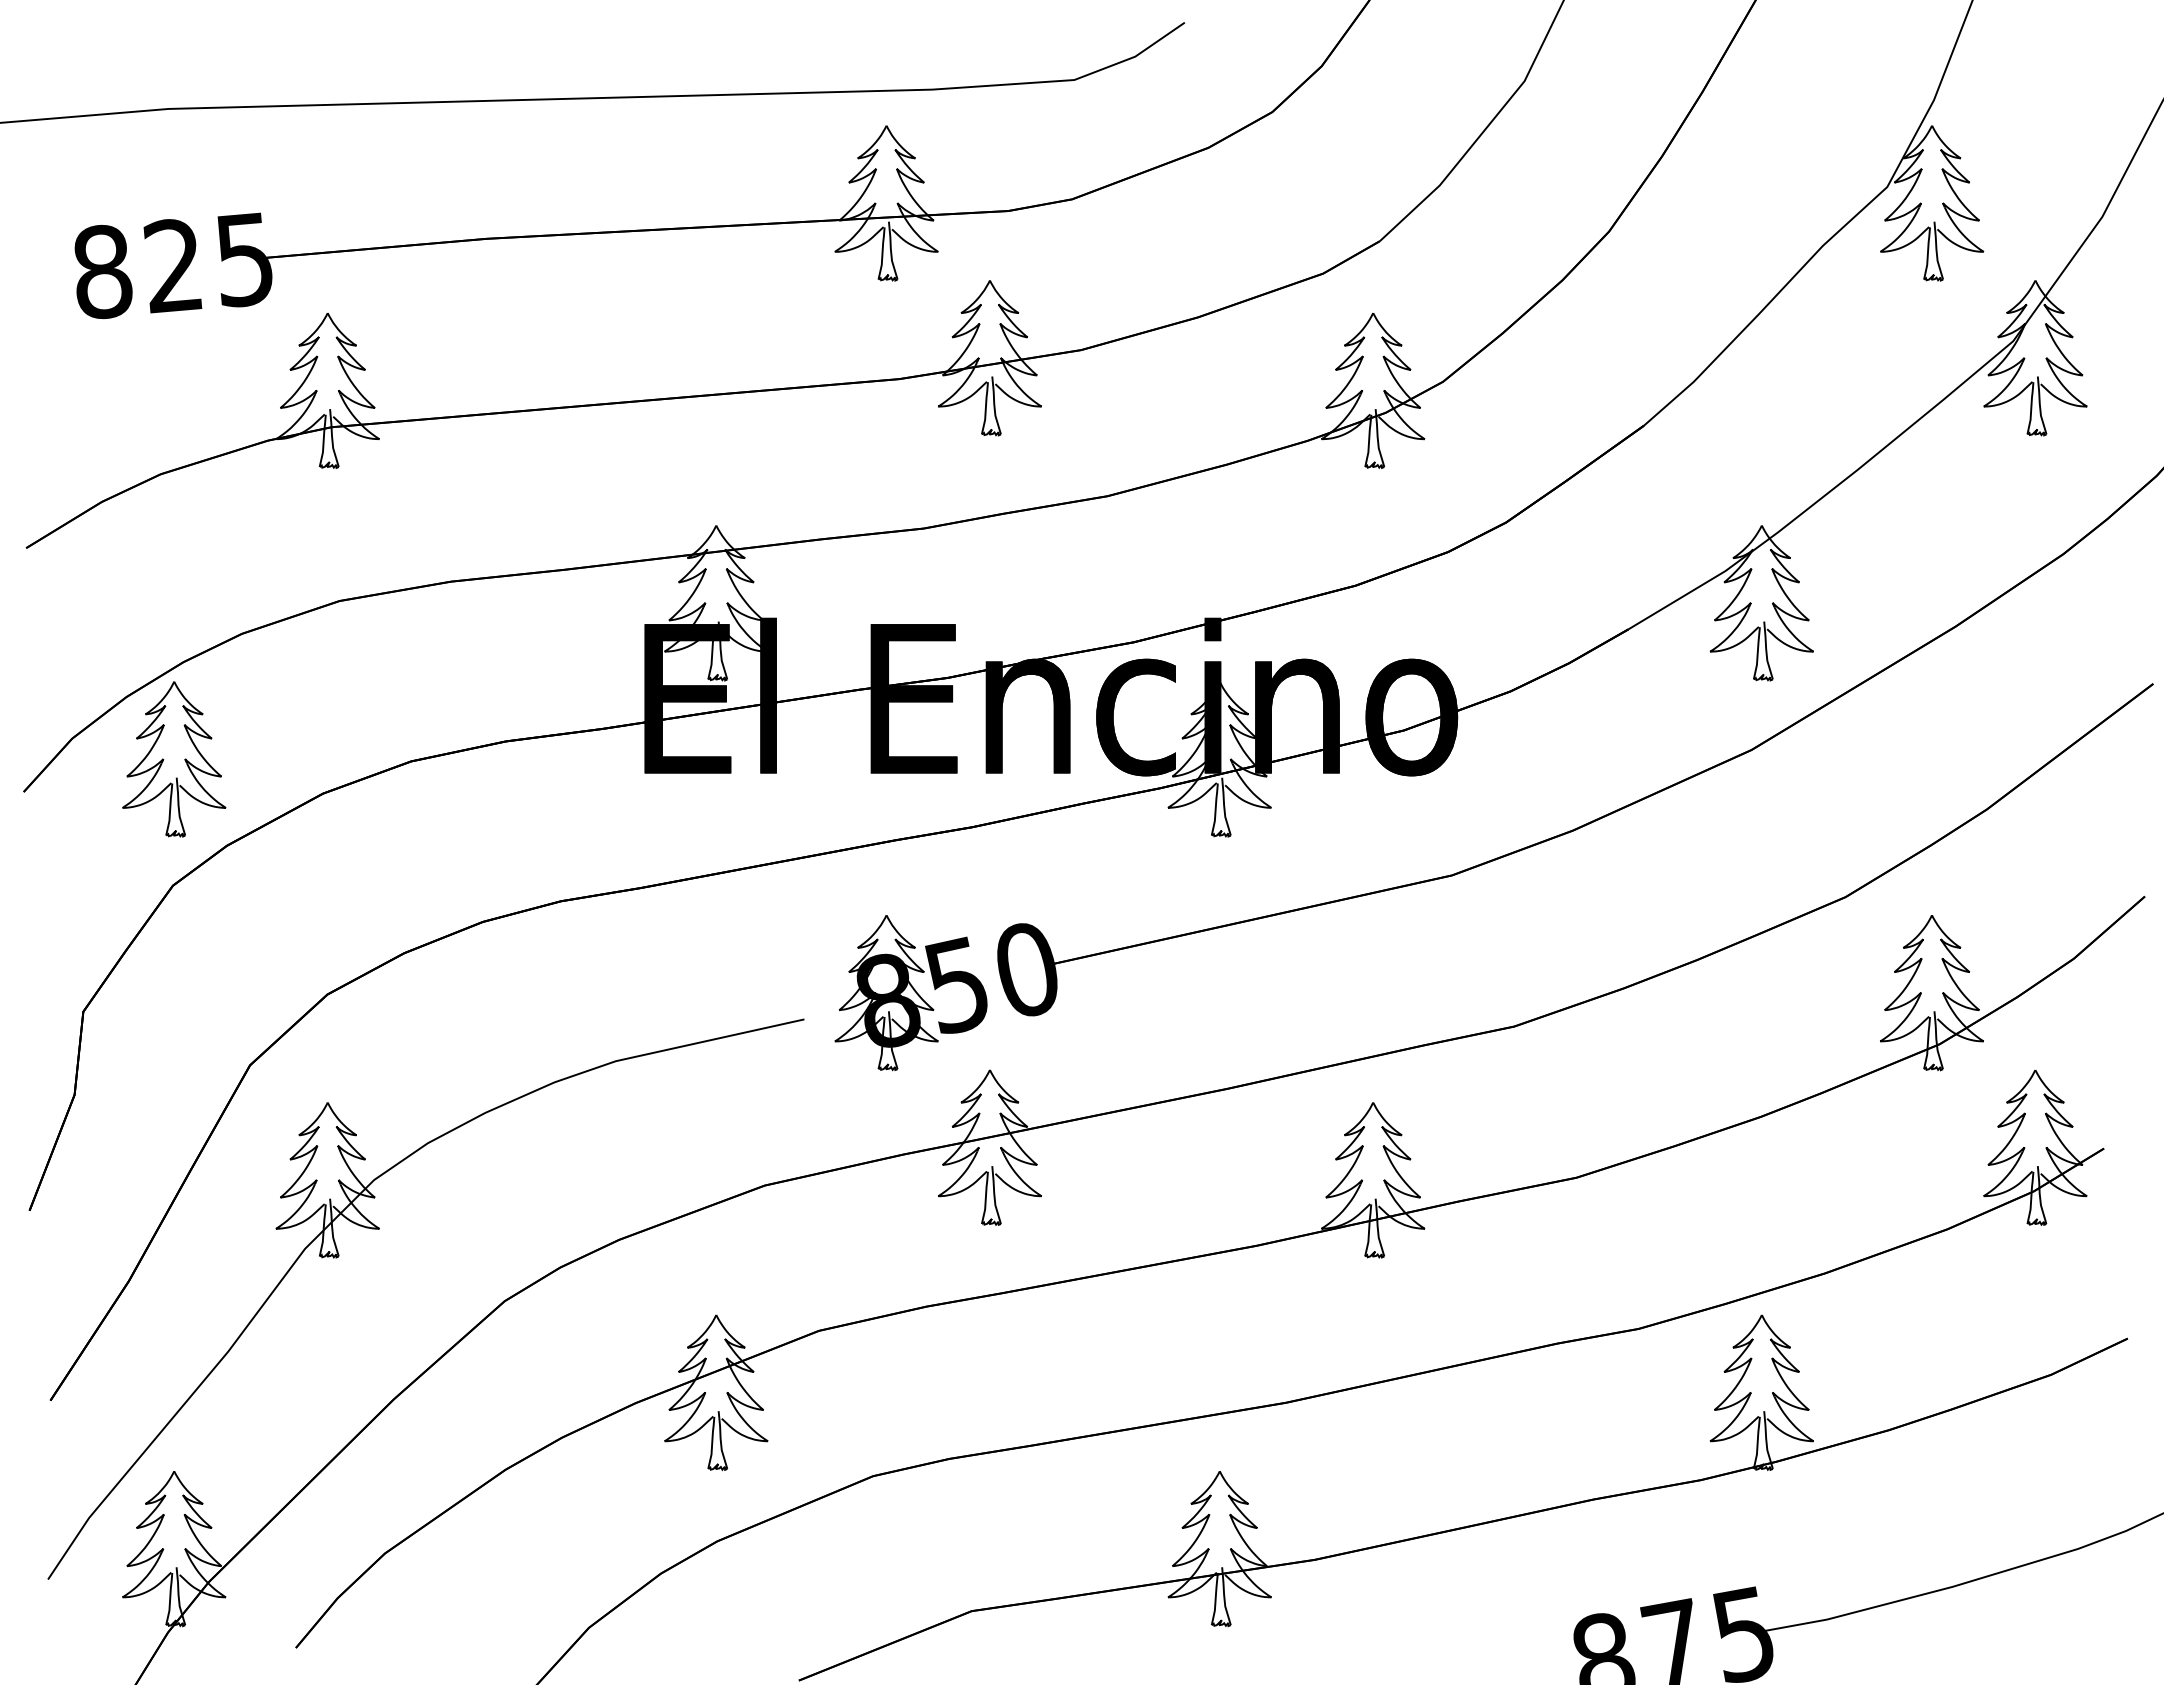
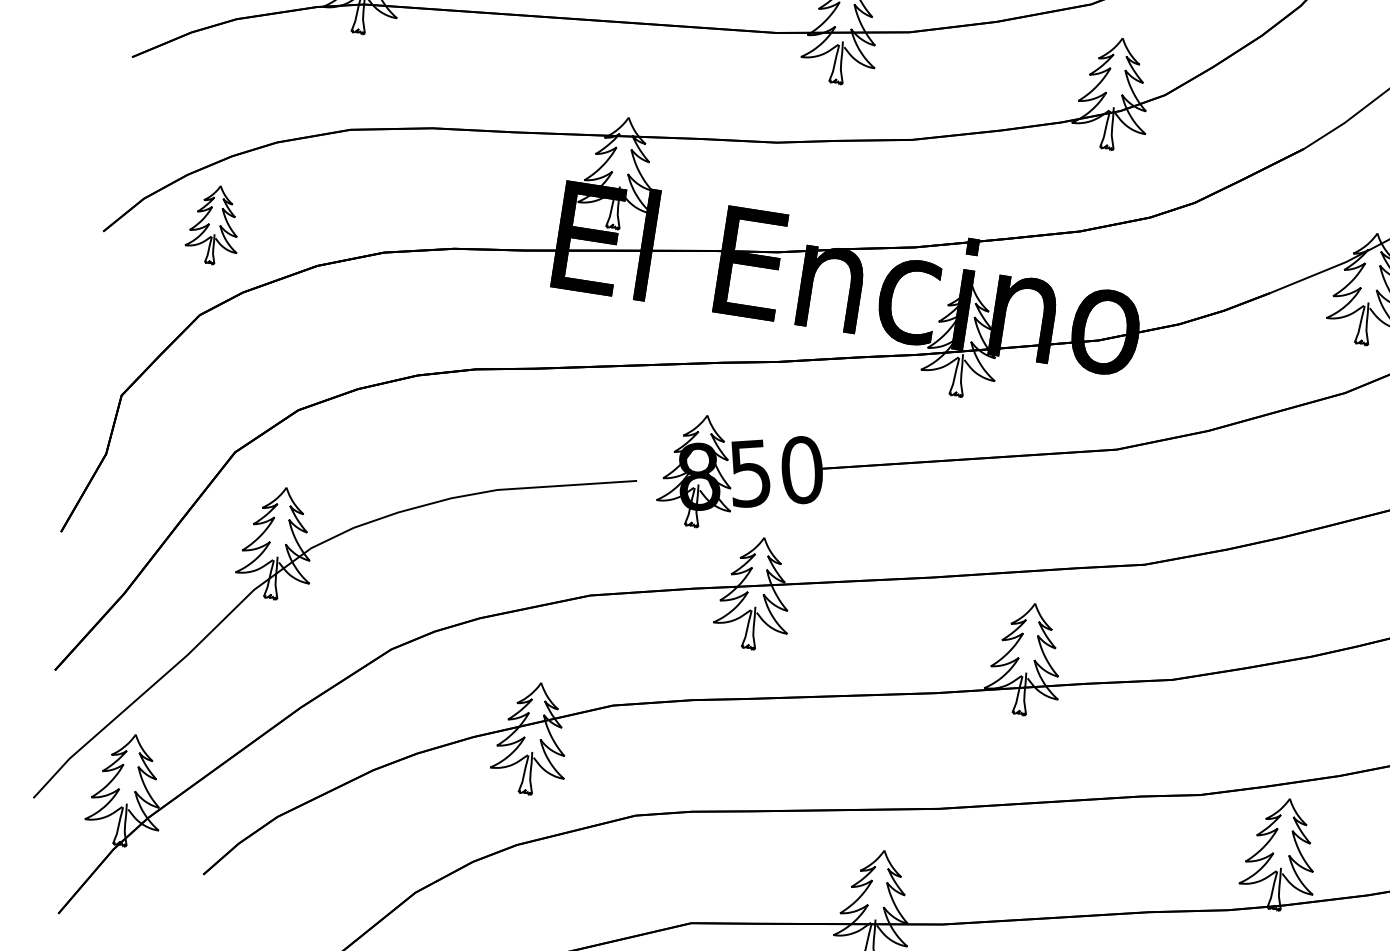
part: (174, 759) -> (214, 224), size x0.7

